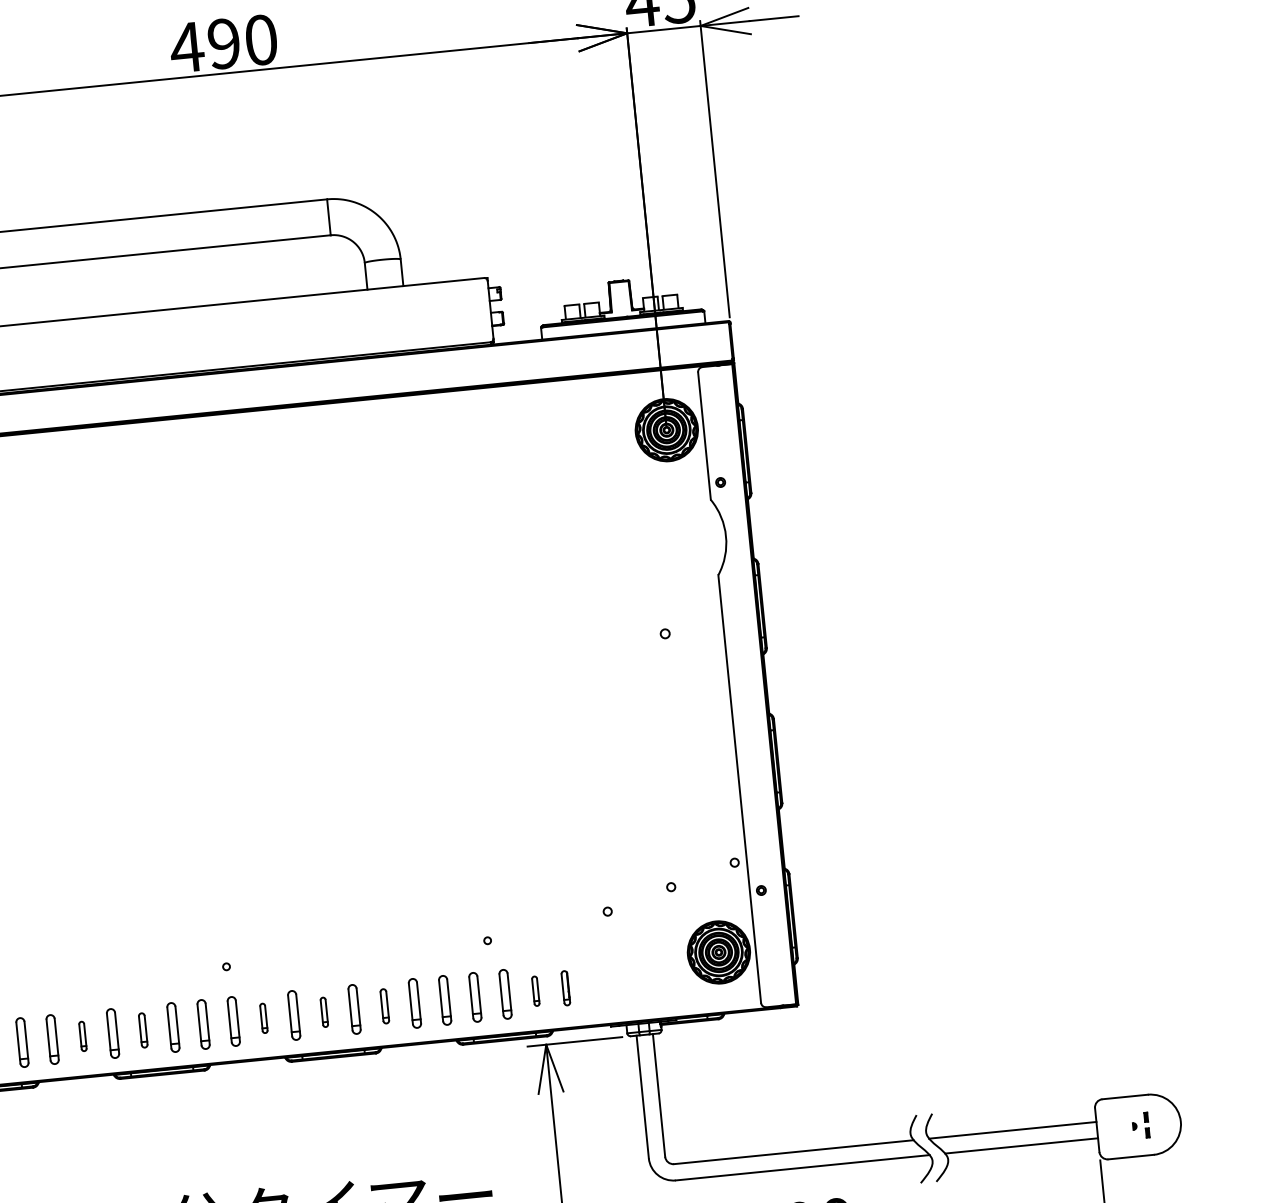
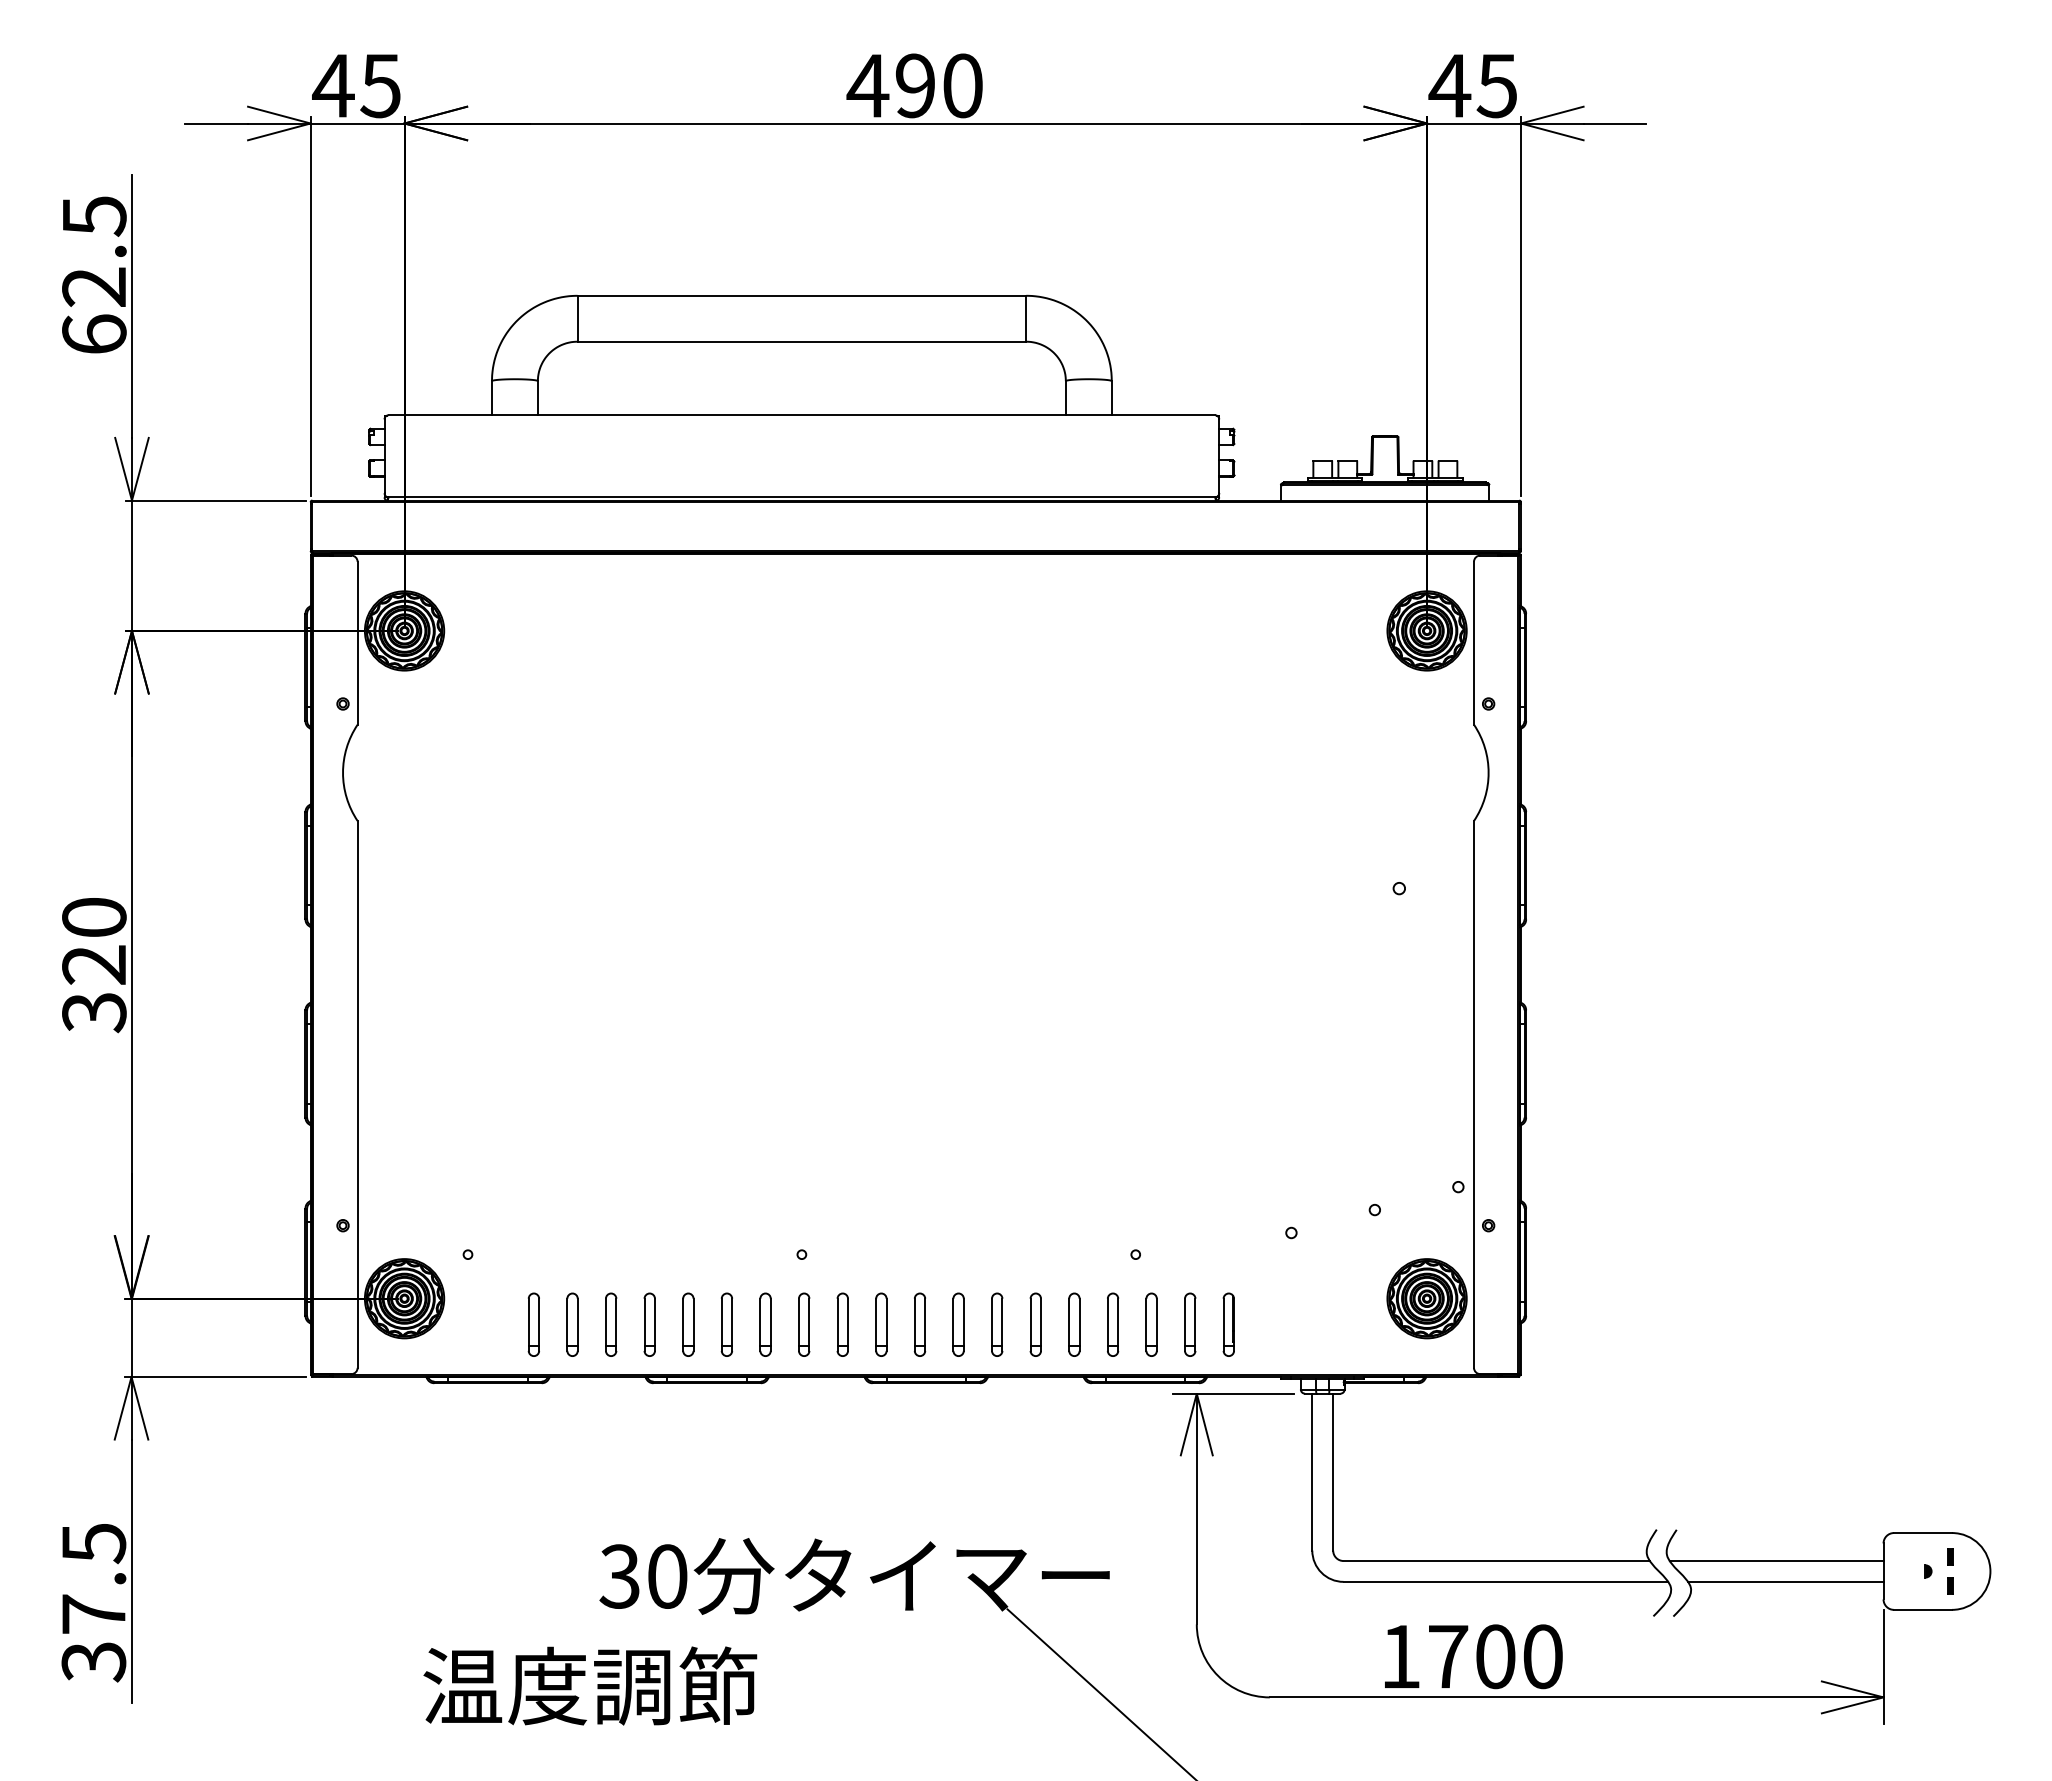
part: (565, 988) -> (1228, 1324), size x1.43
part: (535, 991) -> (1190, 1324), size x1.67
part: (384, 1006) -> (997, 1324), size x1.43
part: (323, 1012) -> (919, 1324), size x1.67
part: (263, 1018) -> (842, 1324), size x1.67
part: (143, 1030) -> (688, 1324), size x1.43
part: (83, 1036) -> (611, 1324), size x1.67
part: (1140, 1125) -> (1938, 1571), size x1.43

